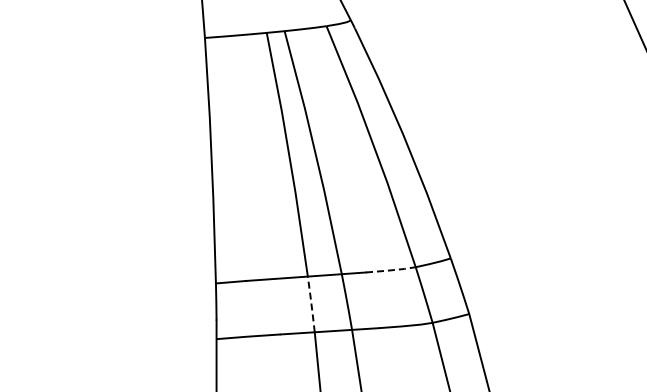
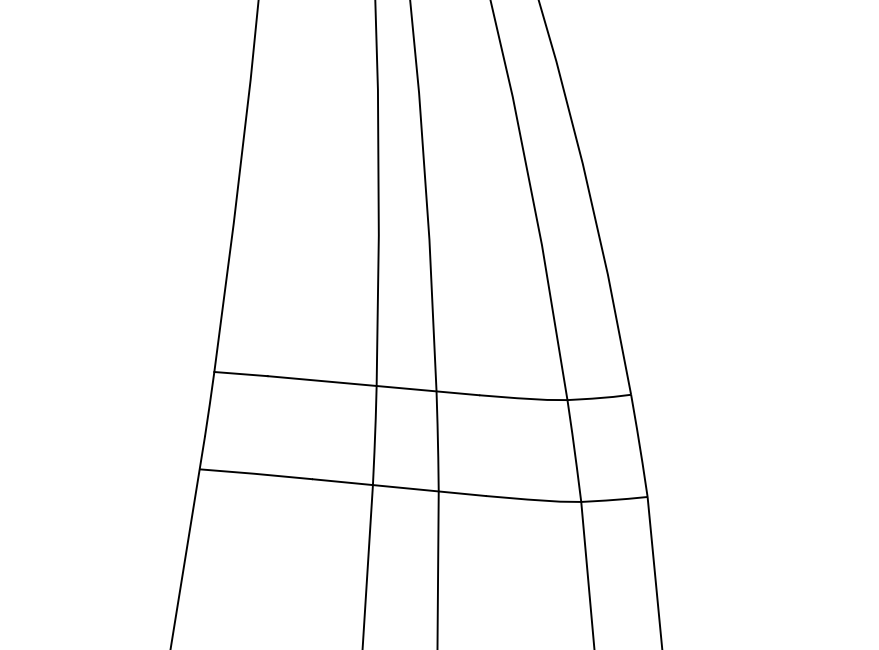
line: (391, 270) -> (524, 398), dashed -> solid
line: (311, 303) -> (375, 433), dashed -> solid

